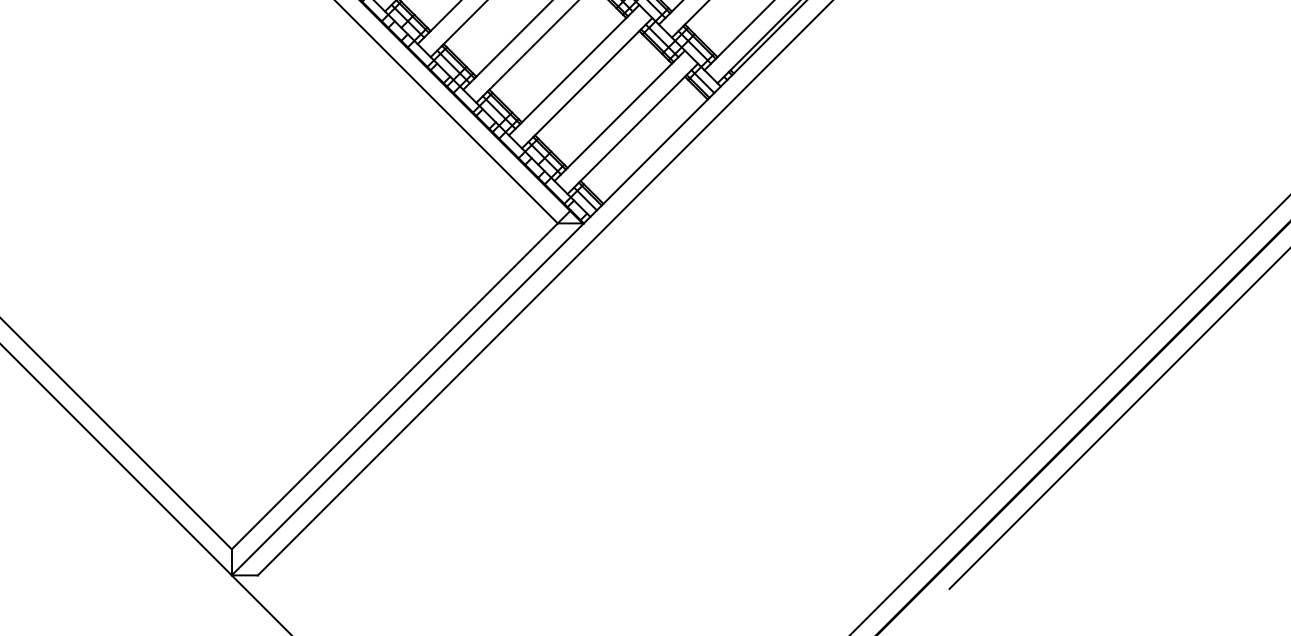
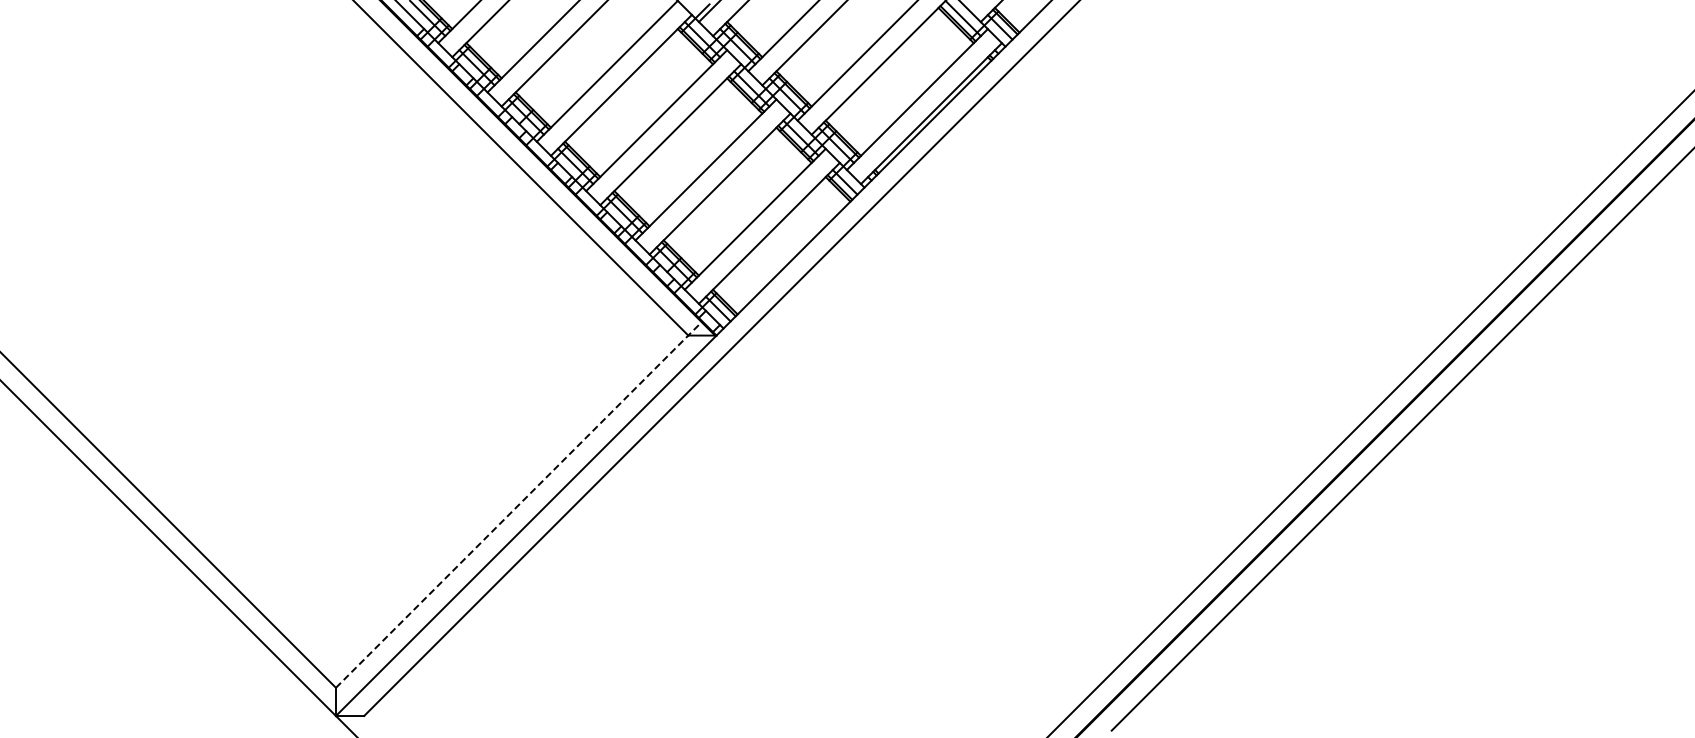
line: (401, 379) -> (519, 504), solid -> dashed

